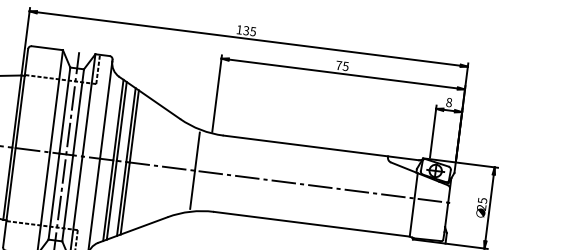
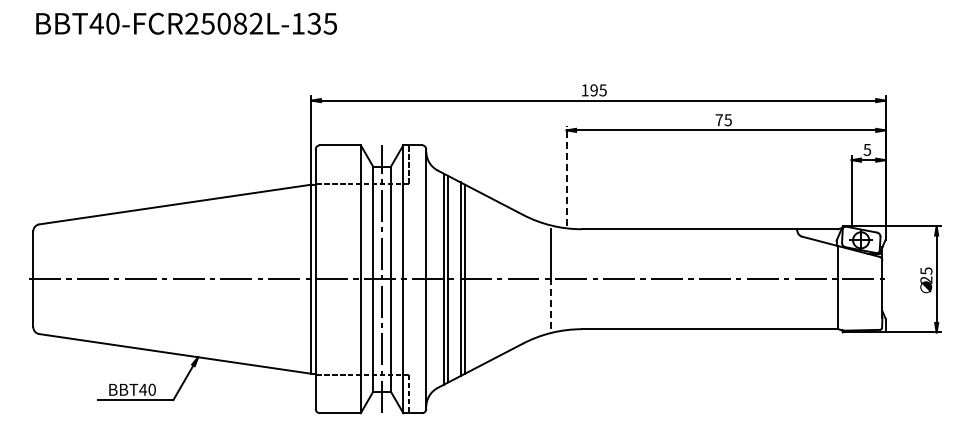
text: (245, 30) -> (593, 90), 135 -> 195
line: (217, 93) -> (566, 175), solid -> dashed
text: (449, 102) -> (867, 149), 8 -> 5
line: (192, 190) -> (550, 304), solid -> dashed

